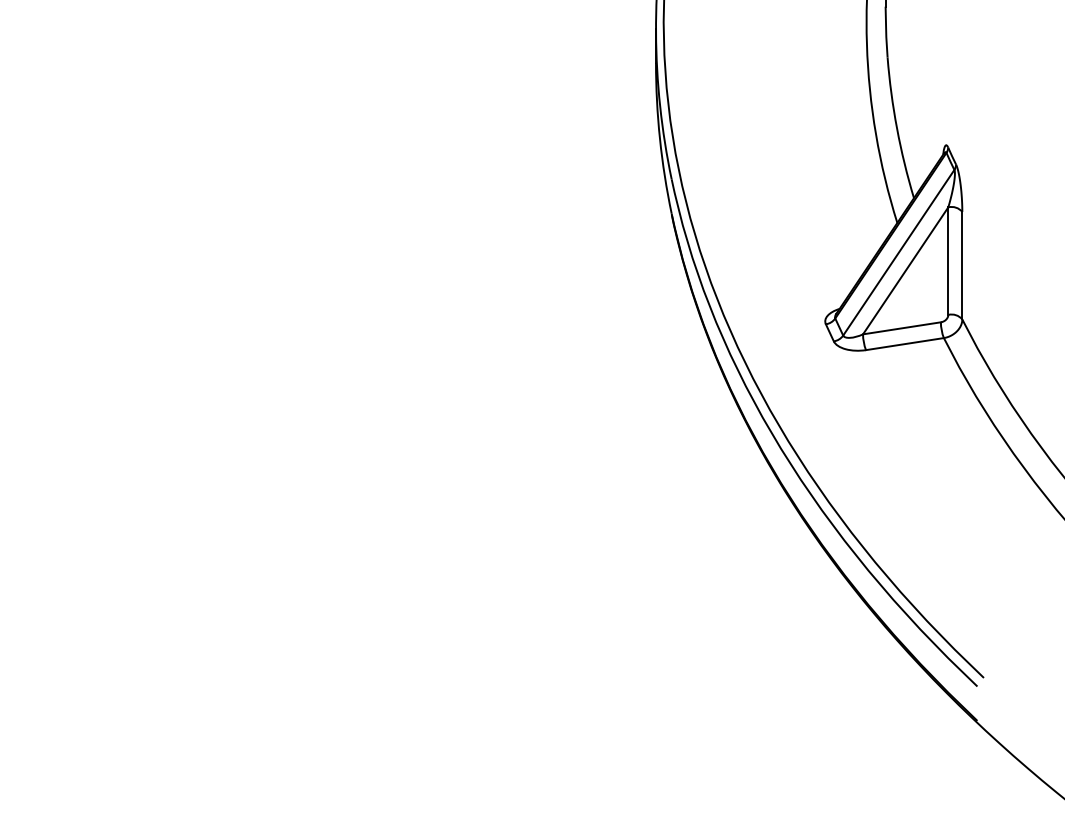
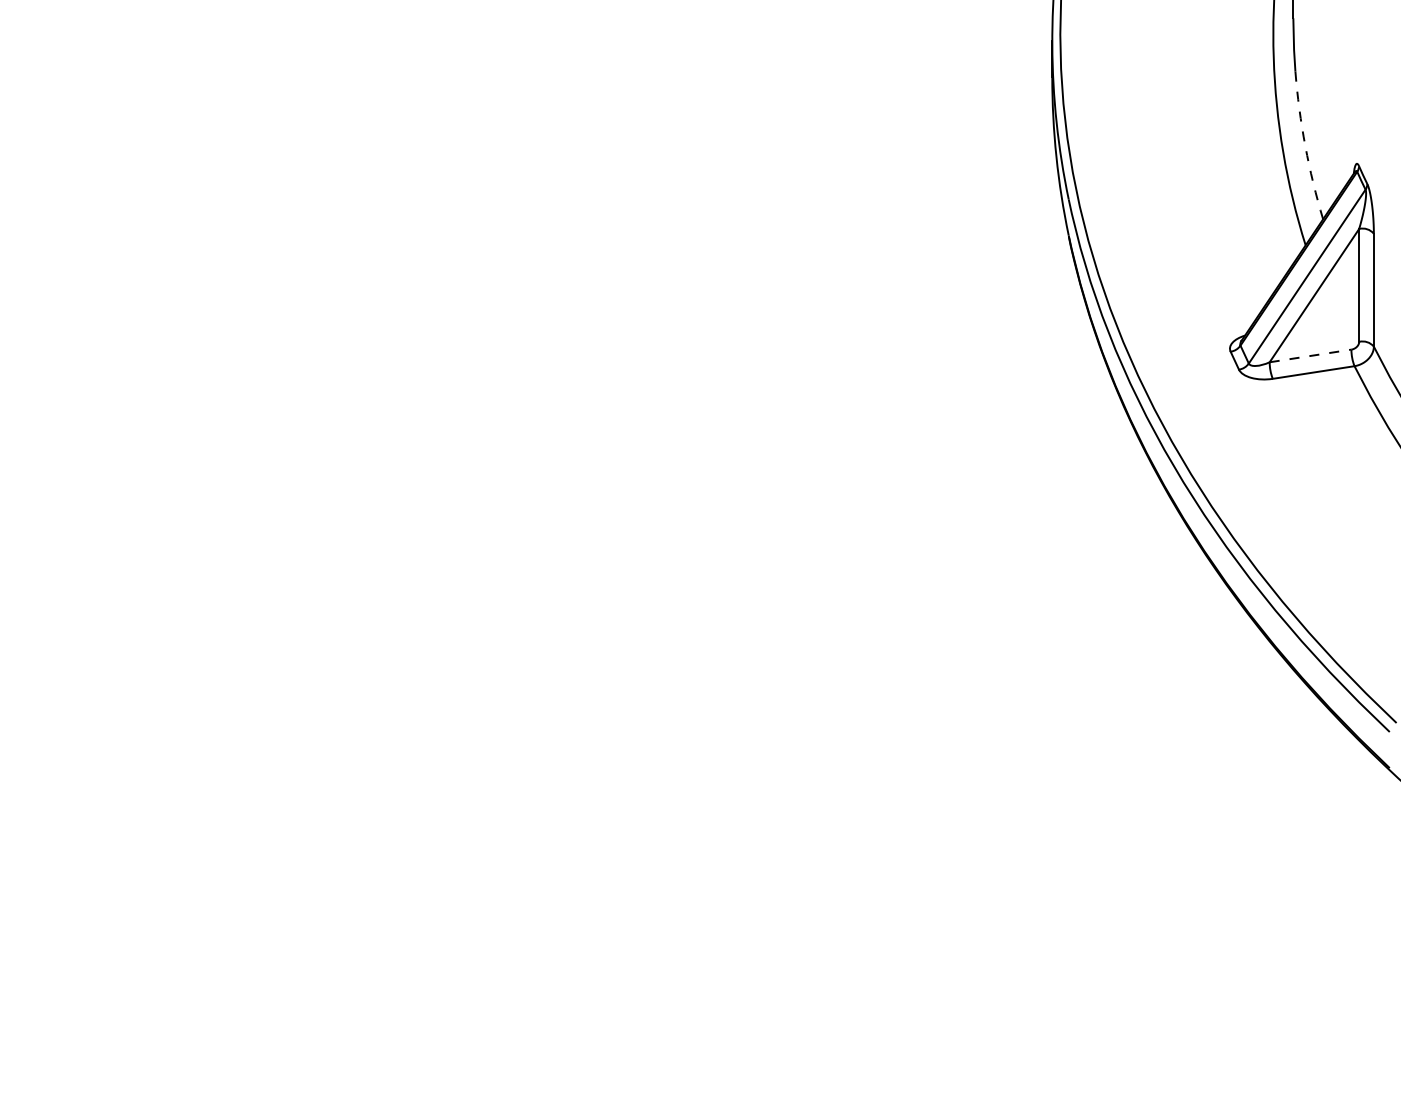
arc: (897, 128) -> (1305, 146), solid -> dashed
line: (902, 327) -> (1311, 355), solid -> dashed

